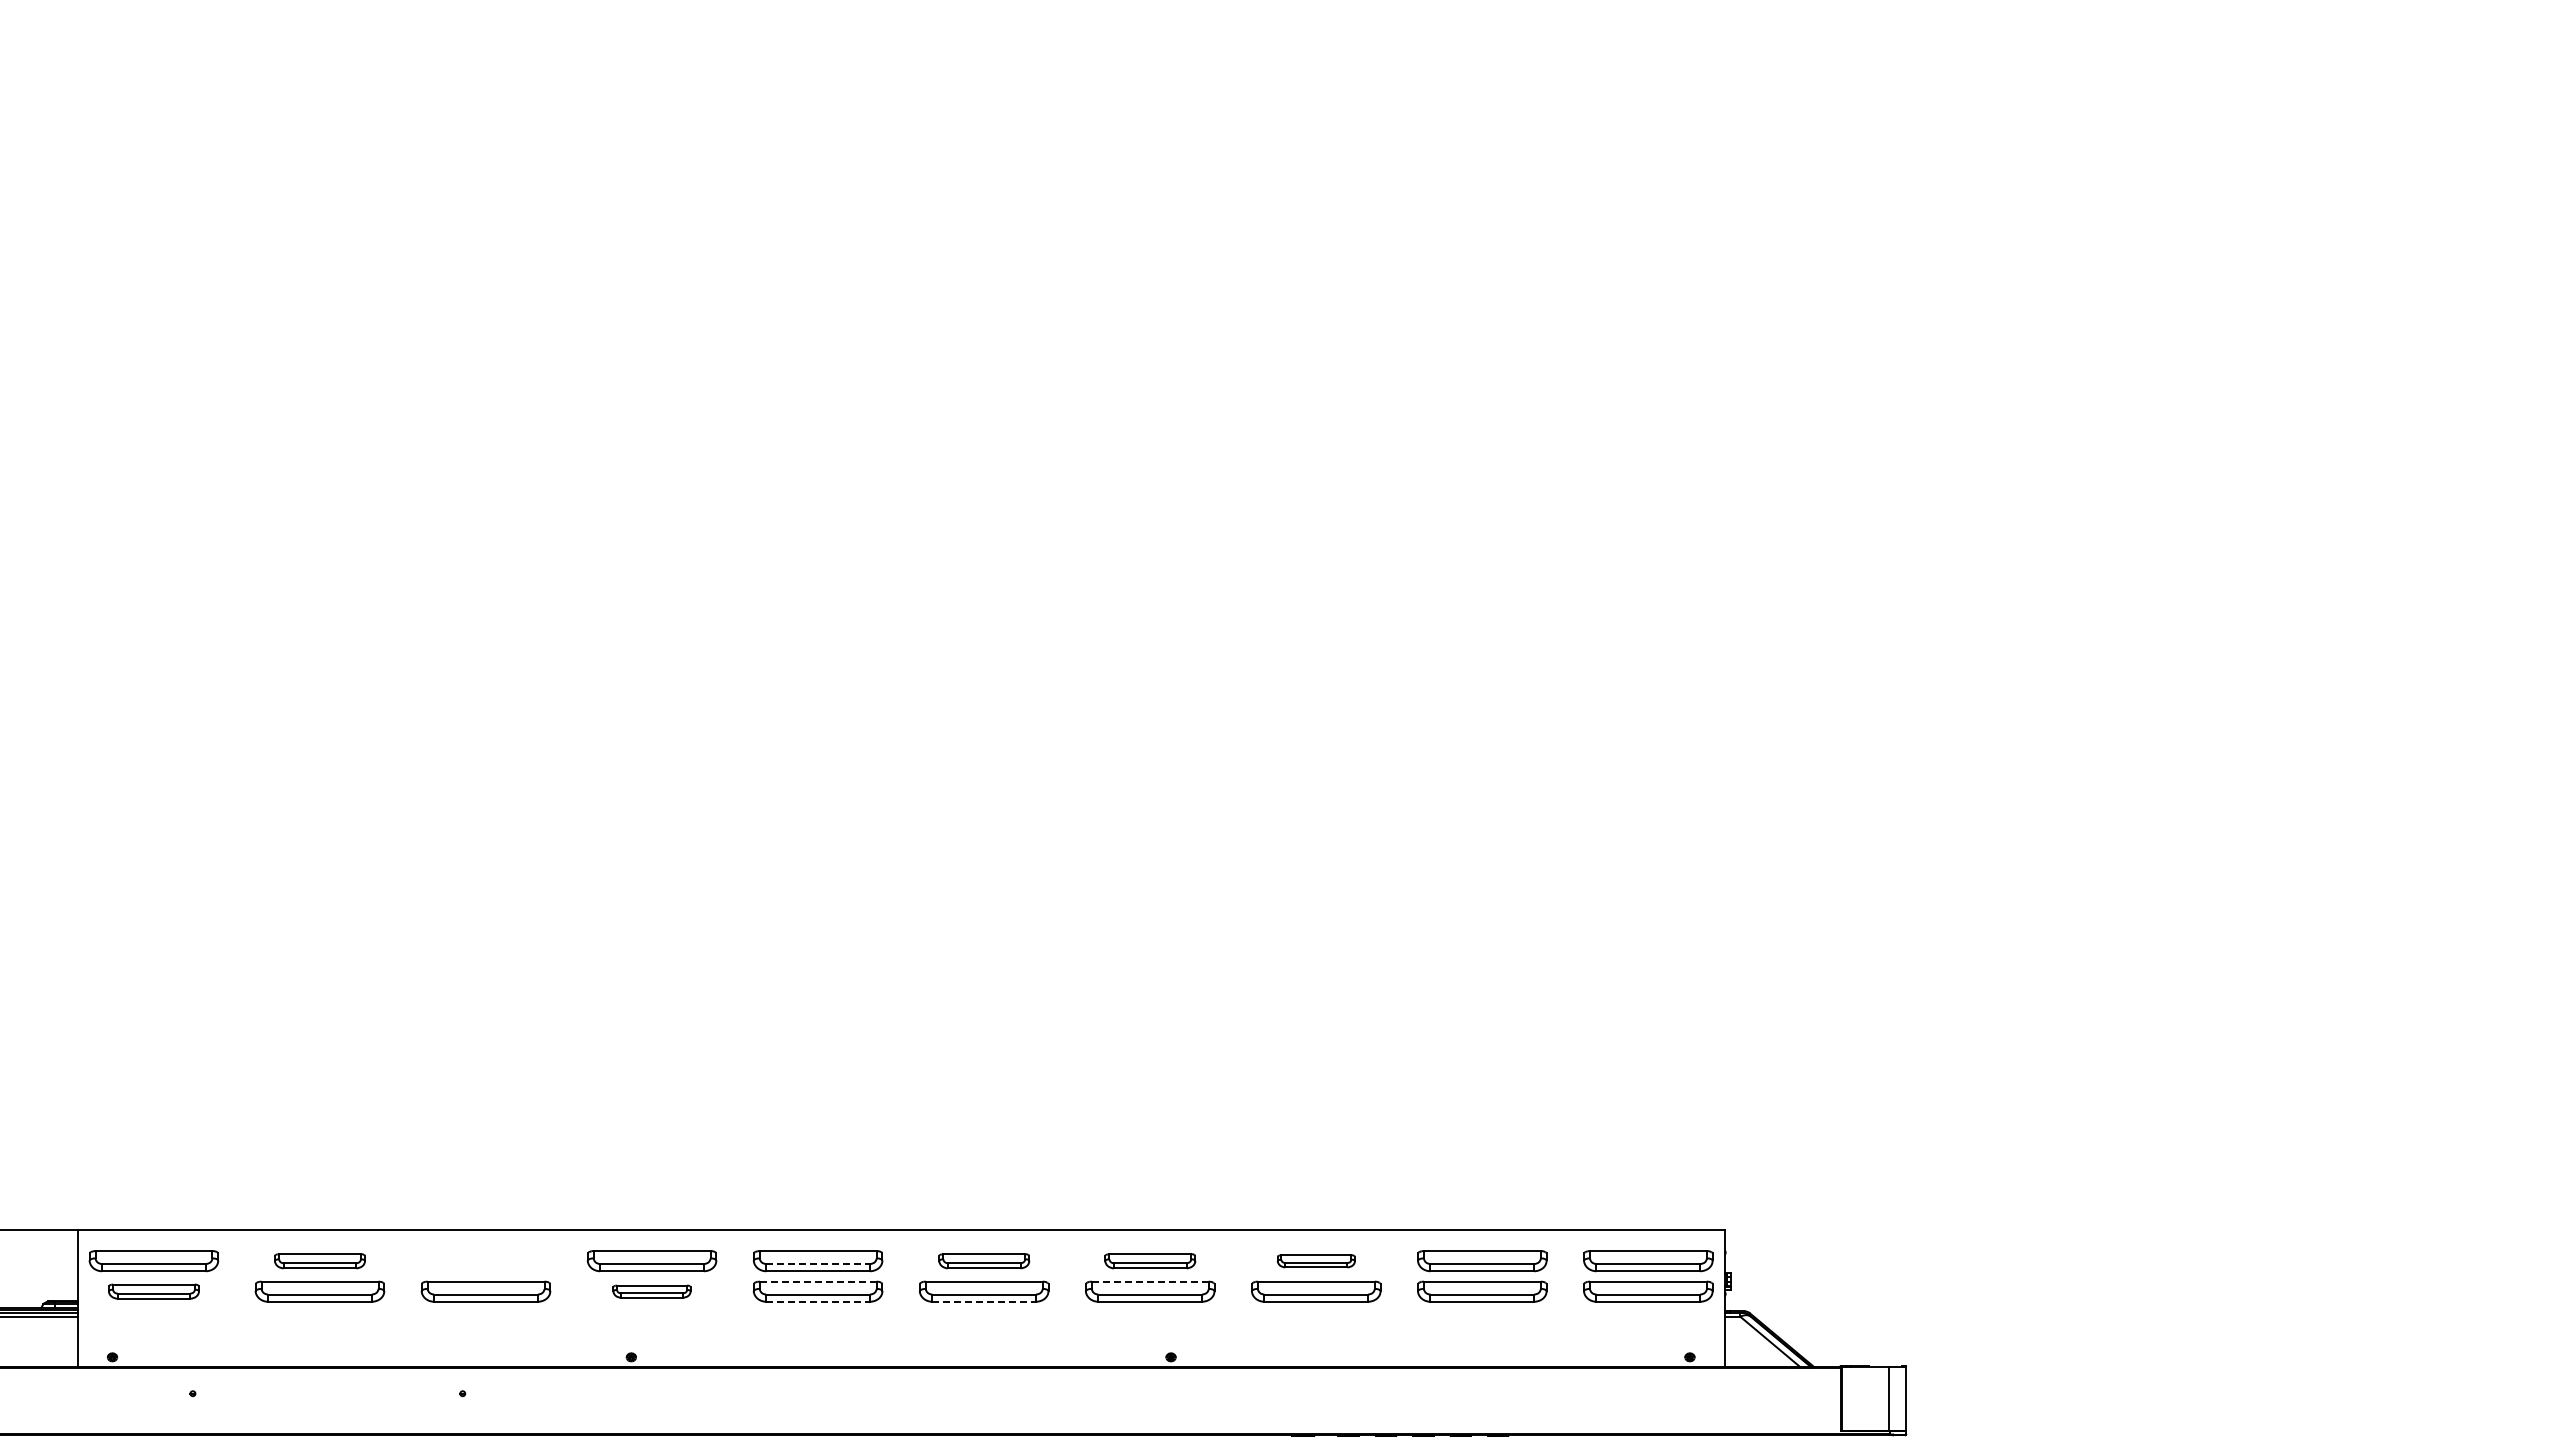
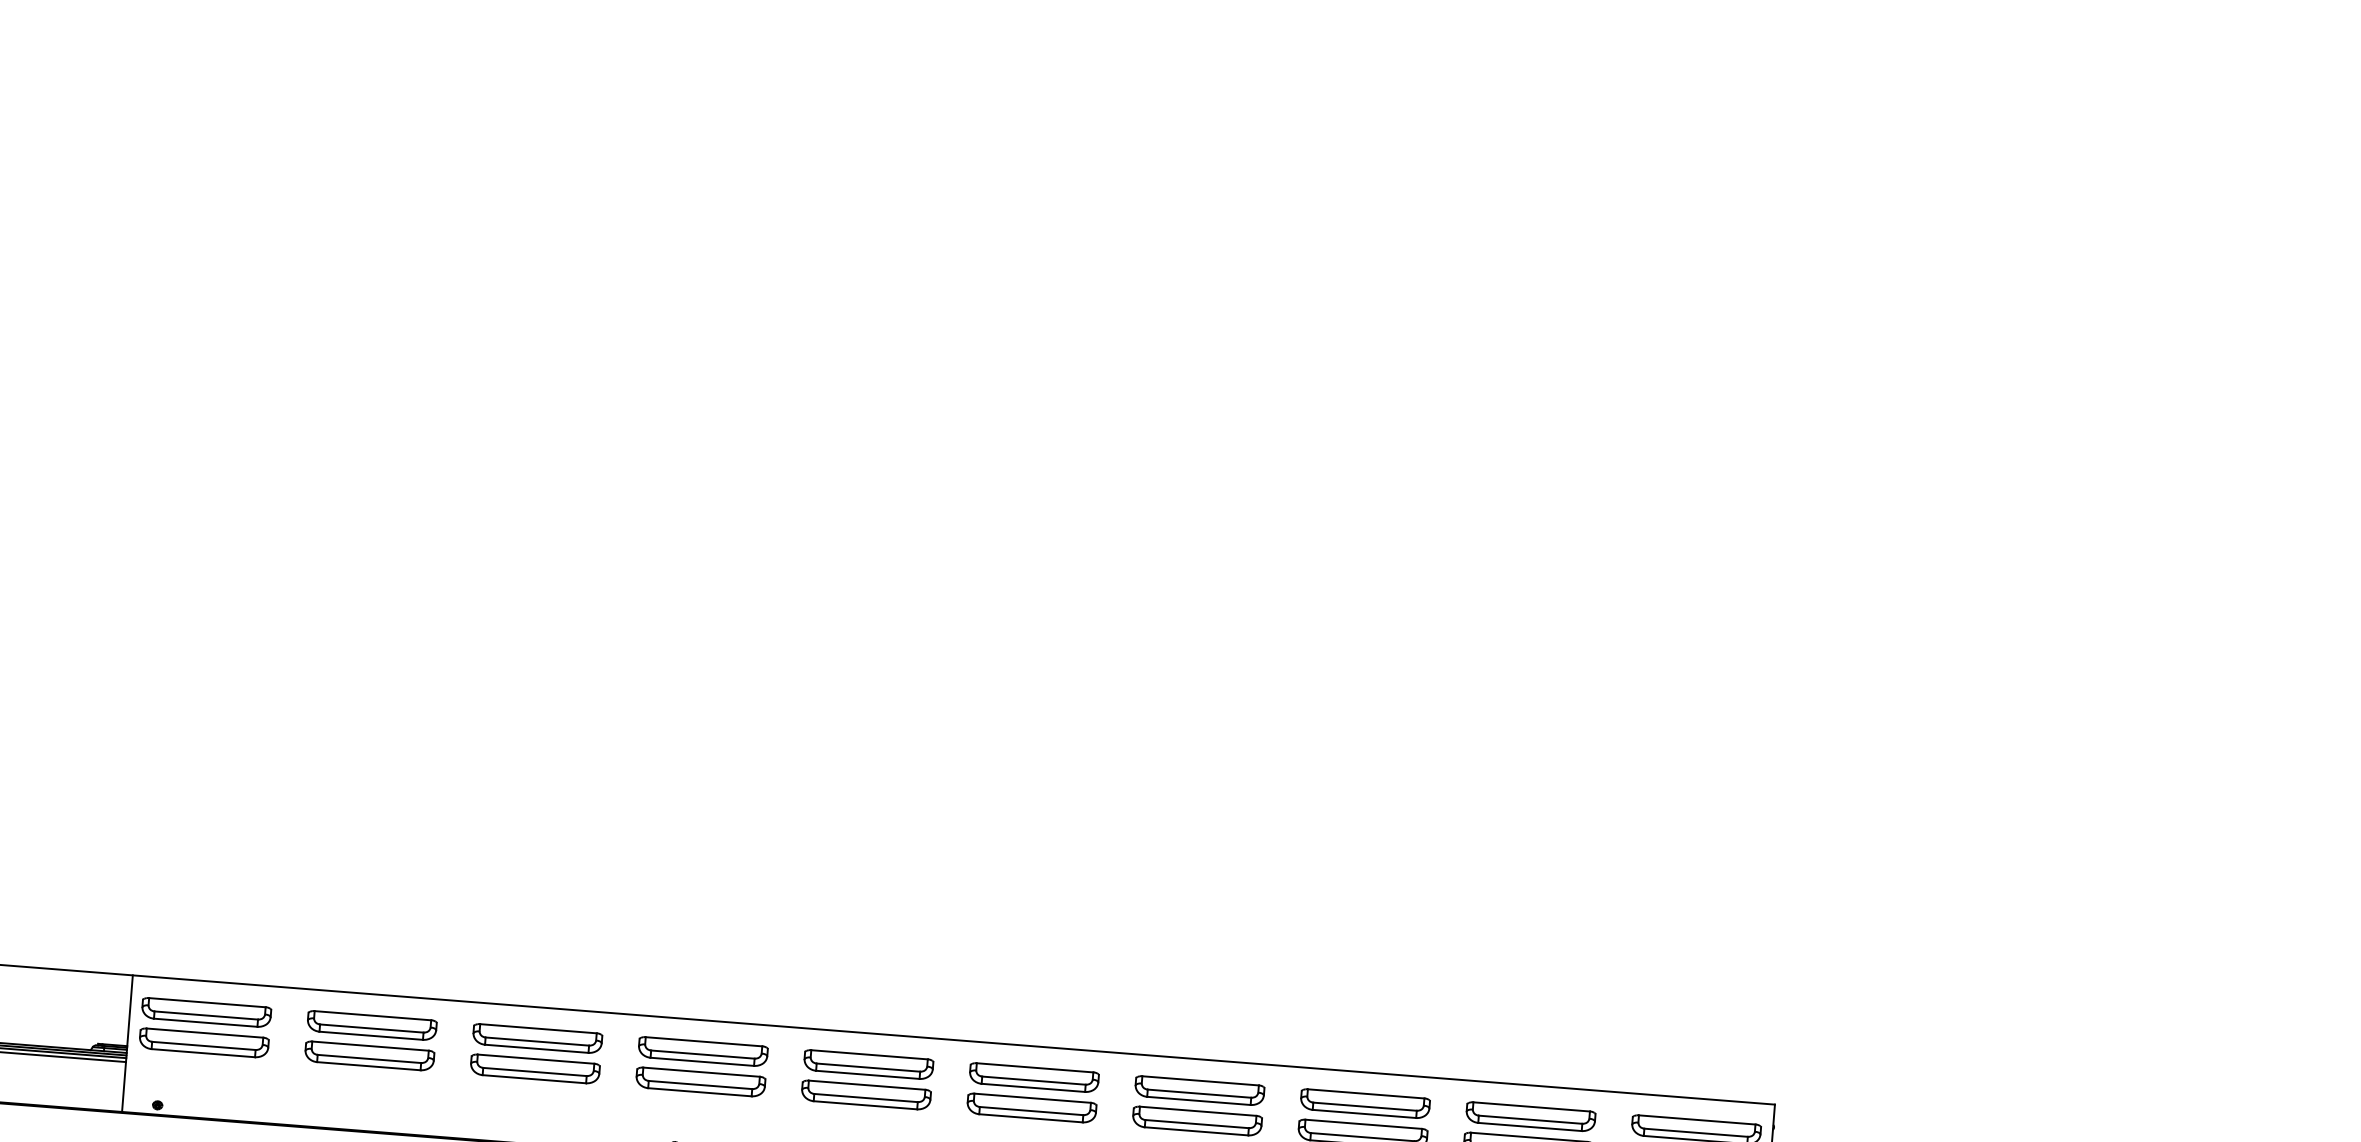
part: (319, 1261) -> (371, 1026), size x1.43
part: (485, 1261) -> (537, 1039), added
part: (984, 1261) -> (1034, 1078), size x1.43
part: (1150, 1261) -> (1199, 1091), size x1.43
part: (1316, 1261) -> (1365, 1104), size x1.67
line: (818, 1263) -> (868, 1067), dashed -> solid
line: (817, 1281) -> (866, 1085), dashed -> solid
line: (1149, 1281) -> (1197, 1111), dashed -> solid
part: (153, 1291) -> (203, 1042), size x1.43
part: (651, 1291) -> (700, 1081), size x1.67
line: (818, 1301) -> (865, 1105), dashed -> solid
line: (984, 1301) -> (1031, 1118), dashed -> solid

